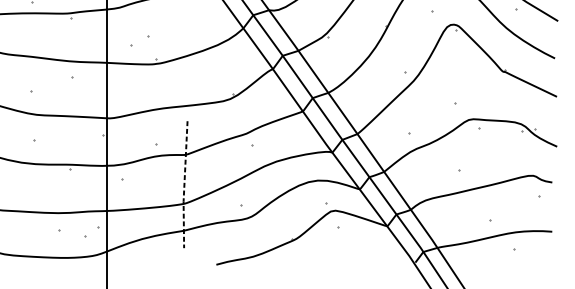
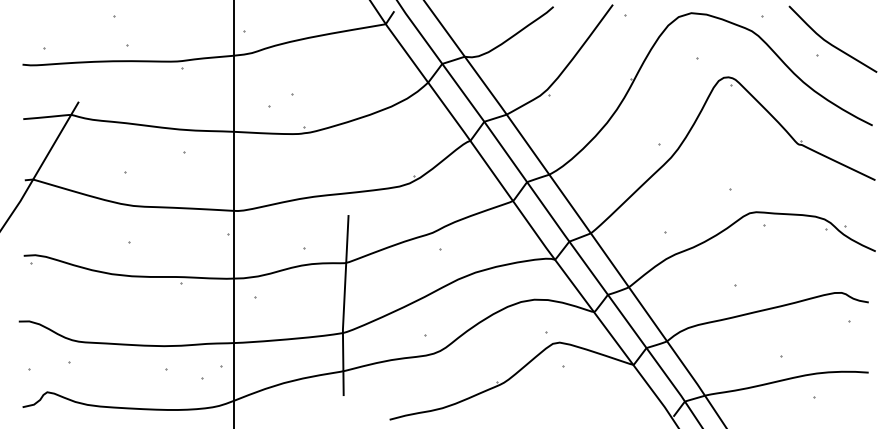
line: (184, 185) -> (344, 306), dashed -> solid

